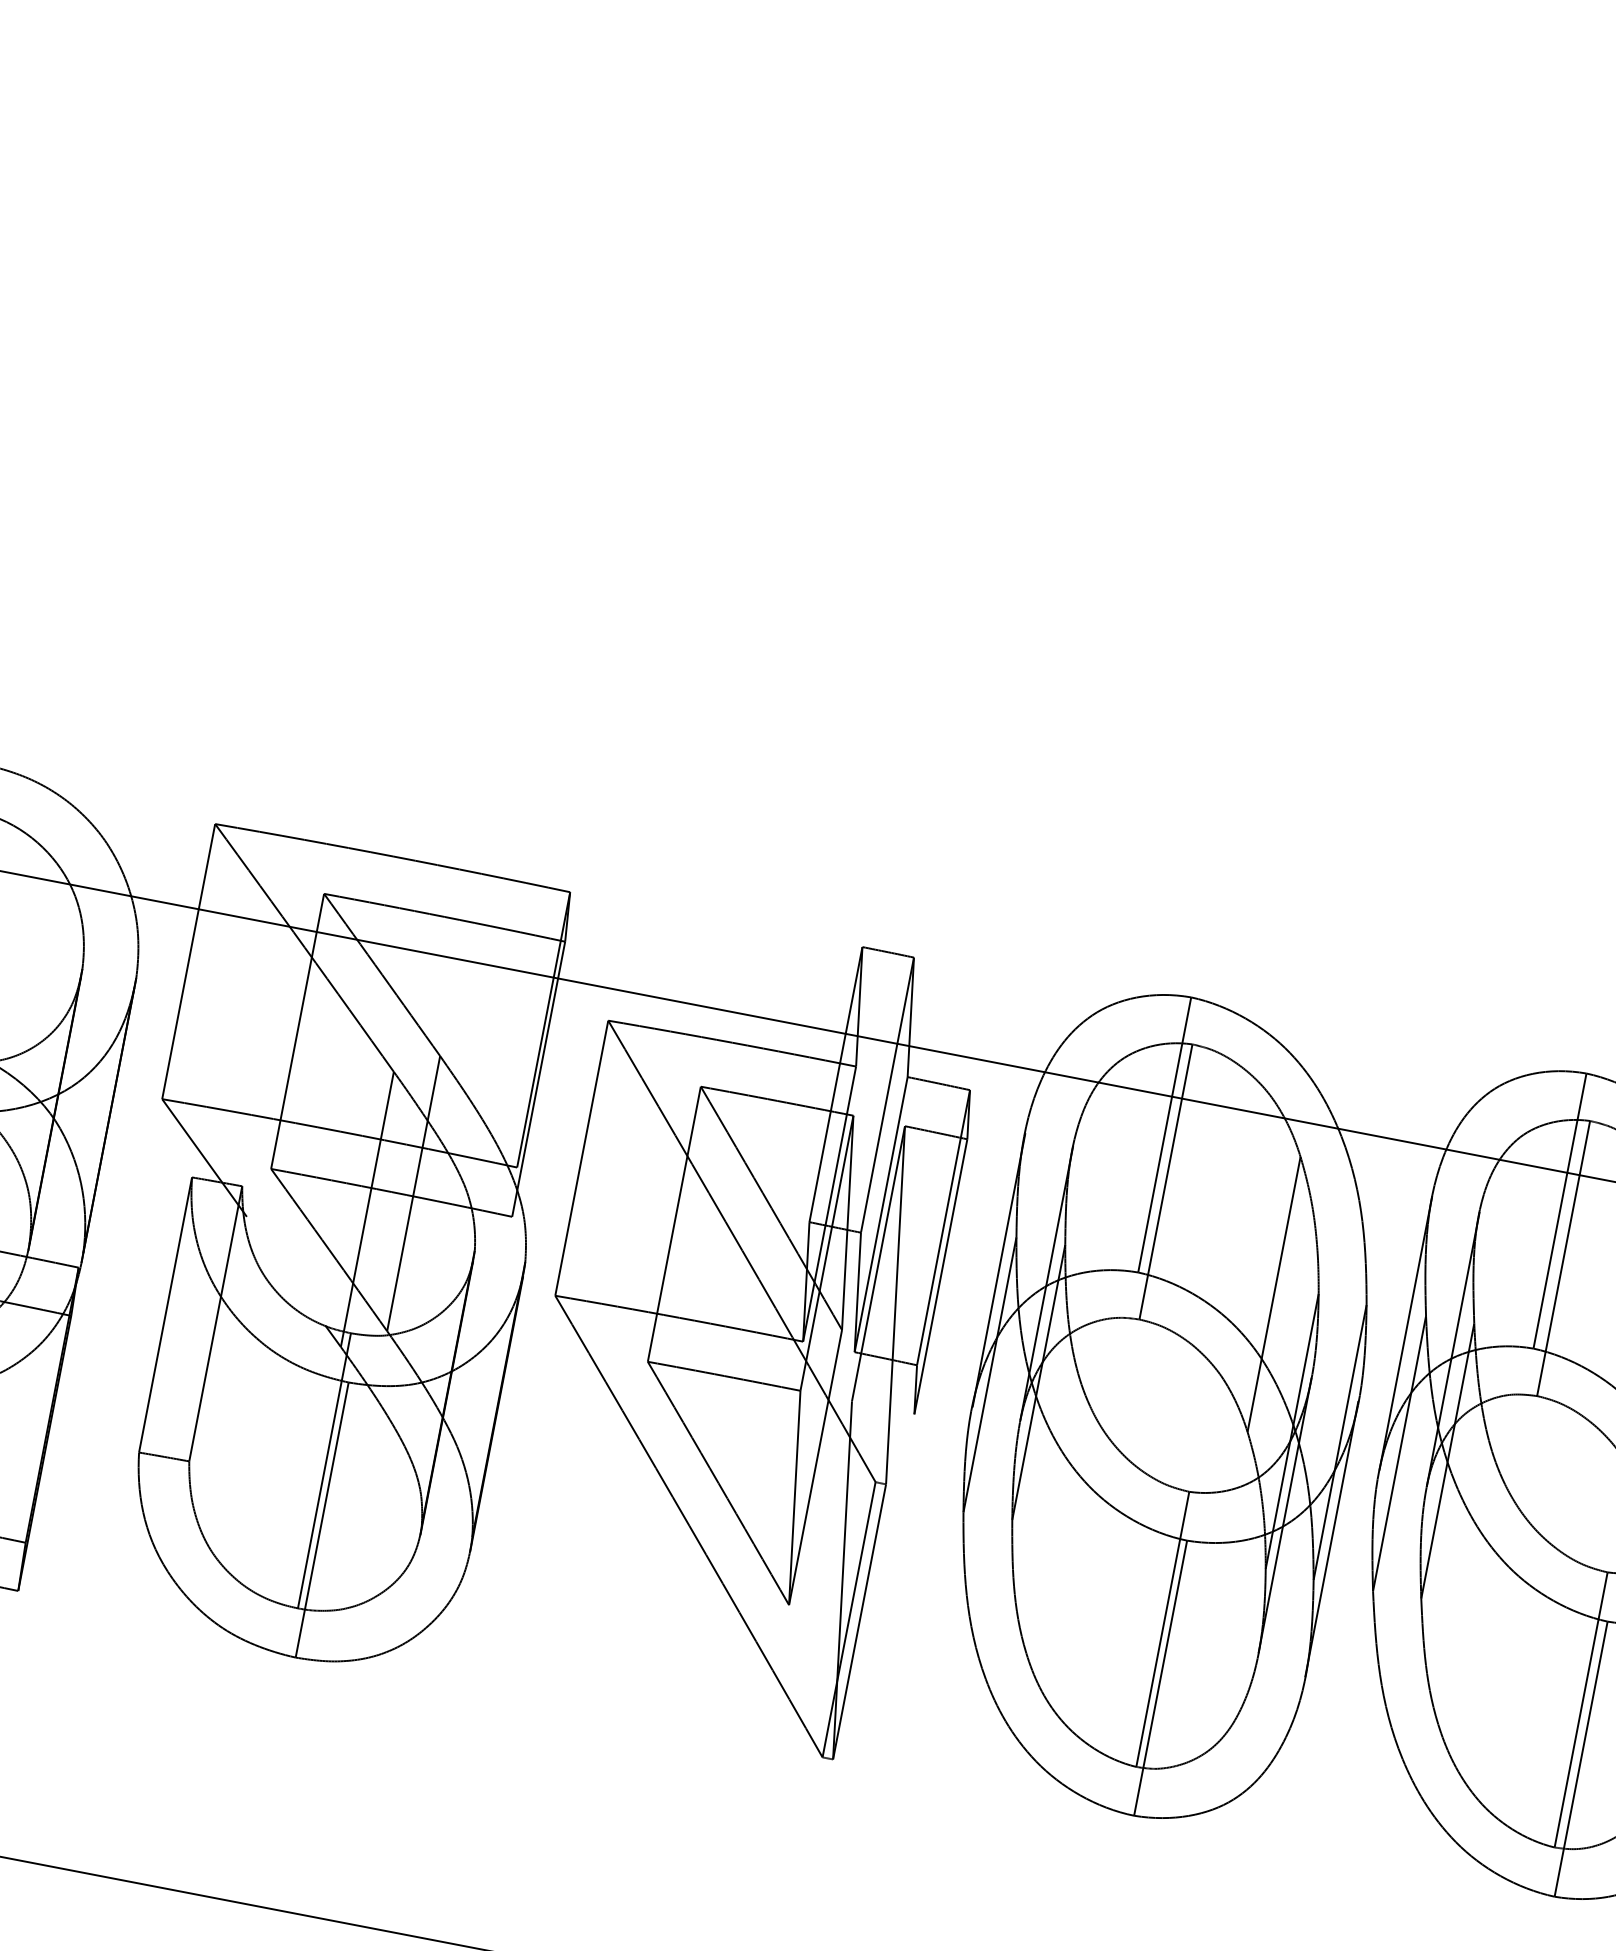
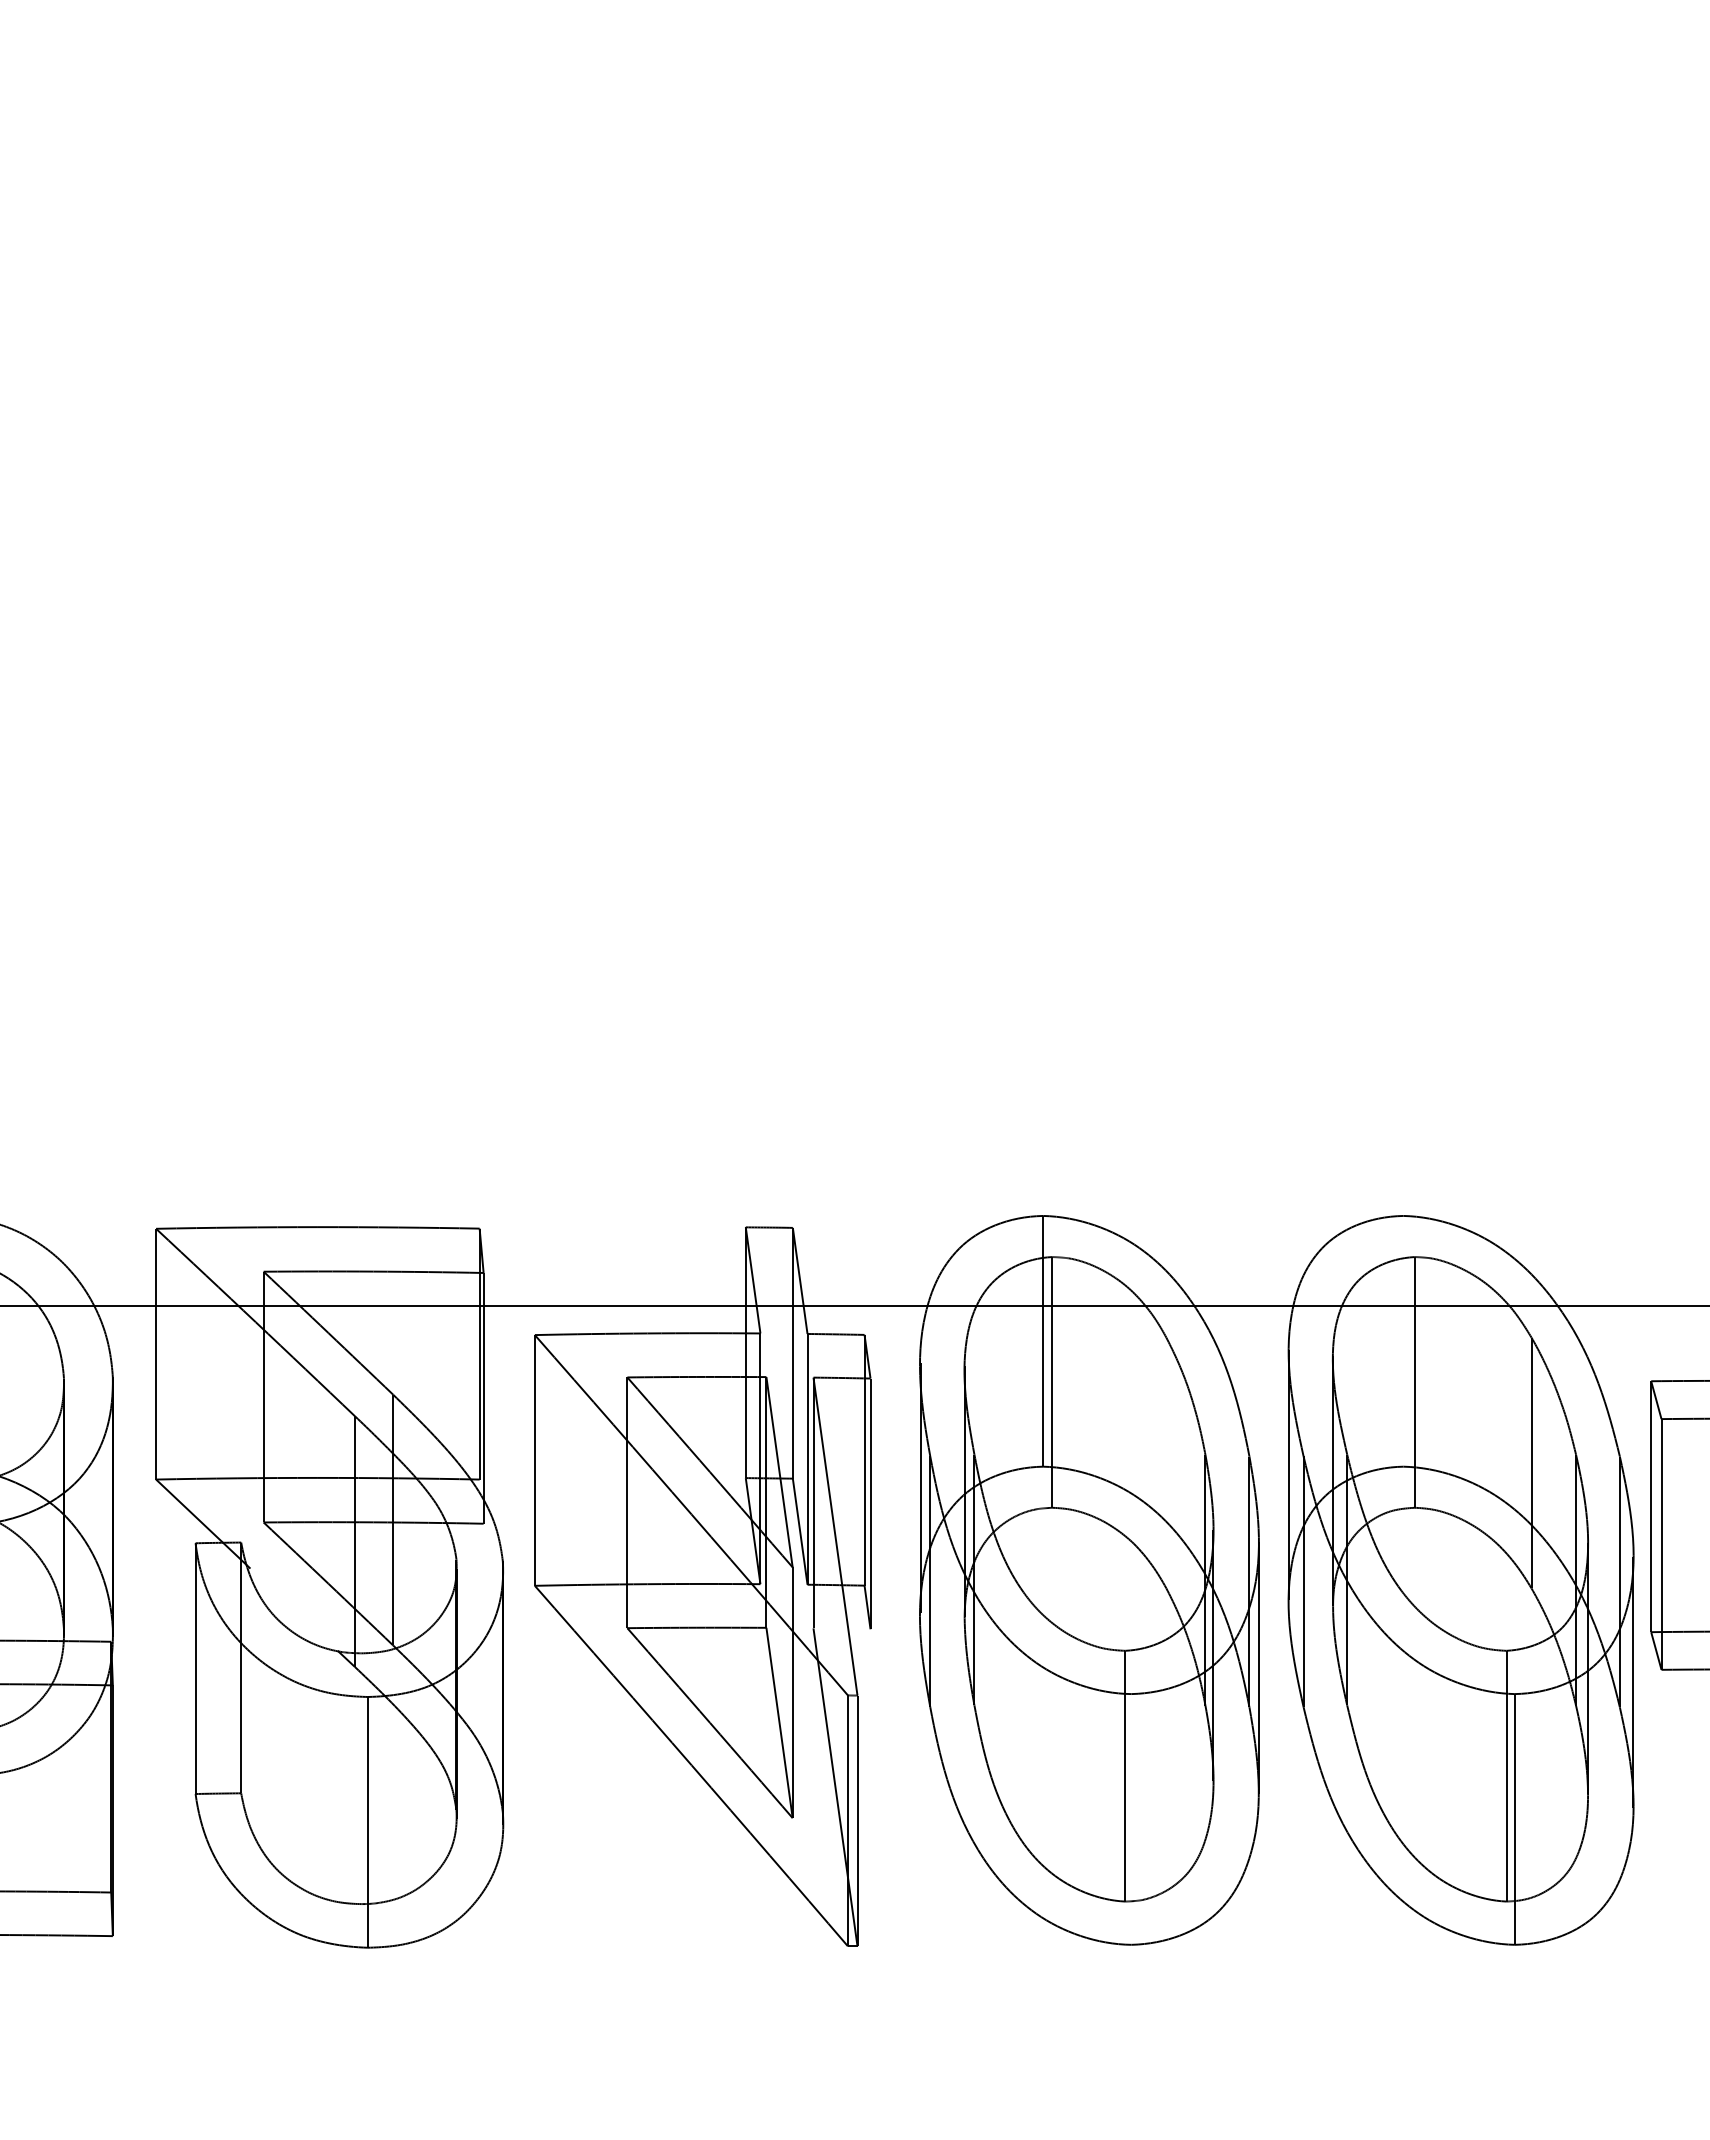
line: (1560, 1210) -> (1403, 1340), removed
line: (1274, 1293) -> (1166, 1462), removed
line: (324, 1470) -> (361, 1778), removed
line: (1160, 1678) -> (1131, 1819), removed

